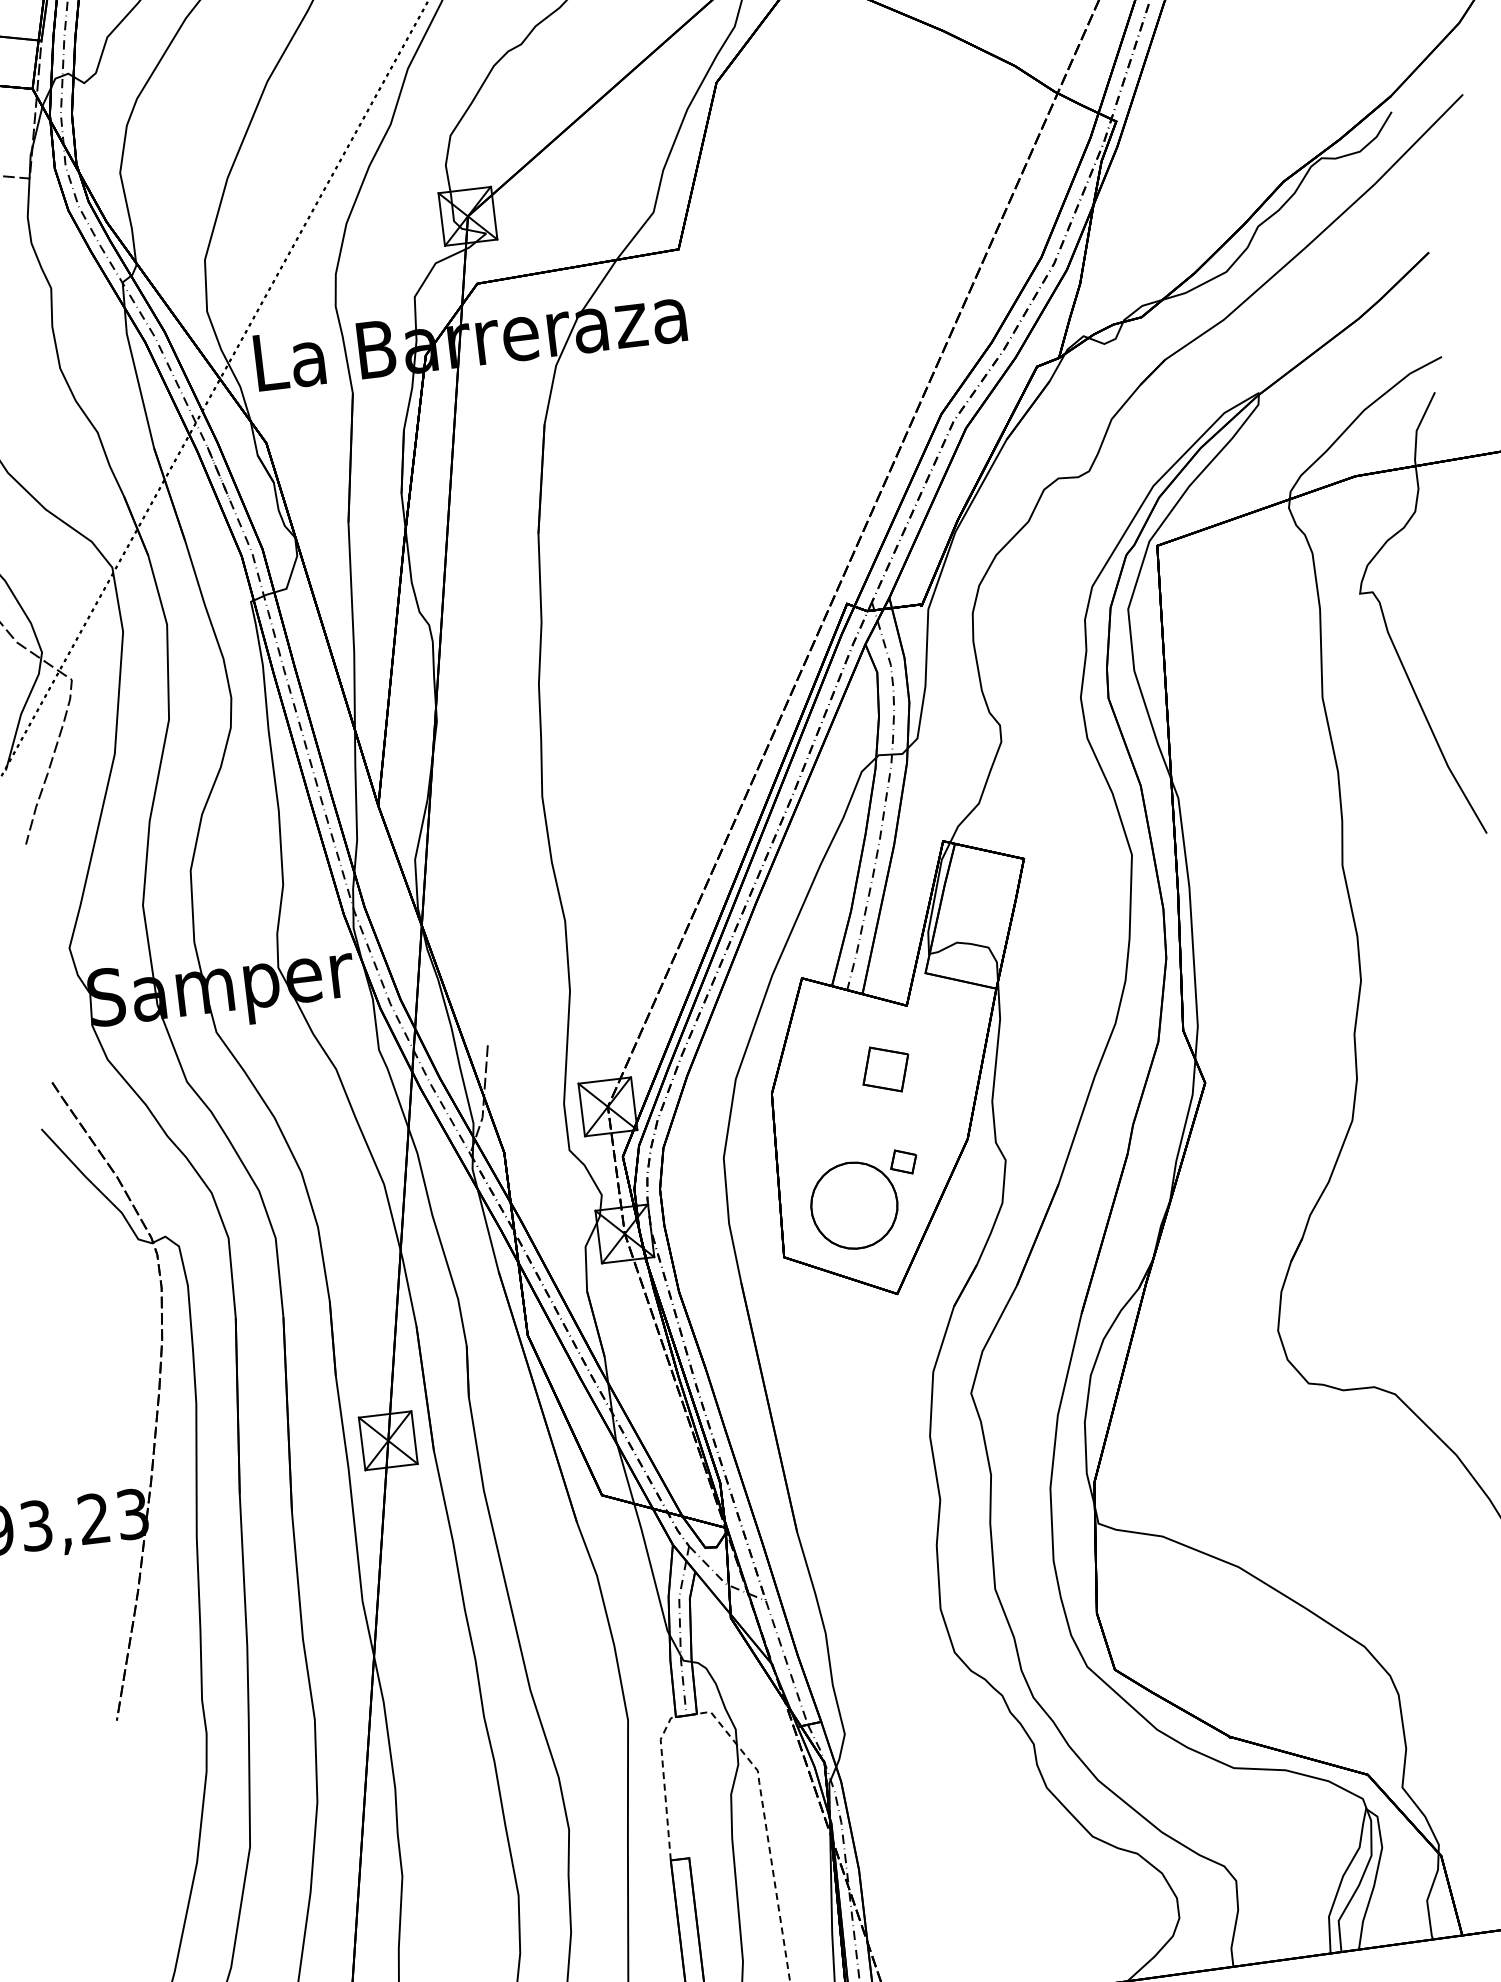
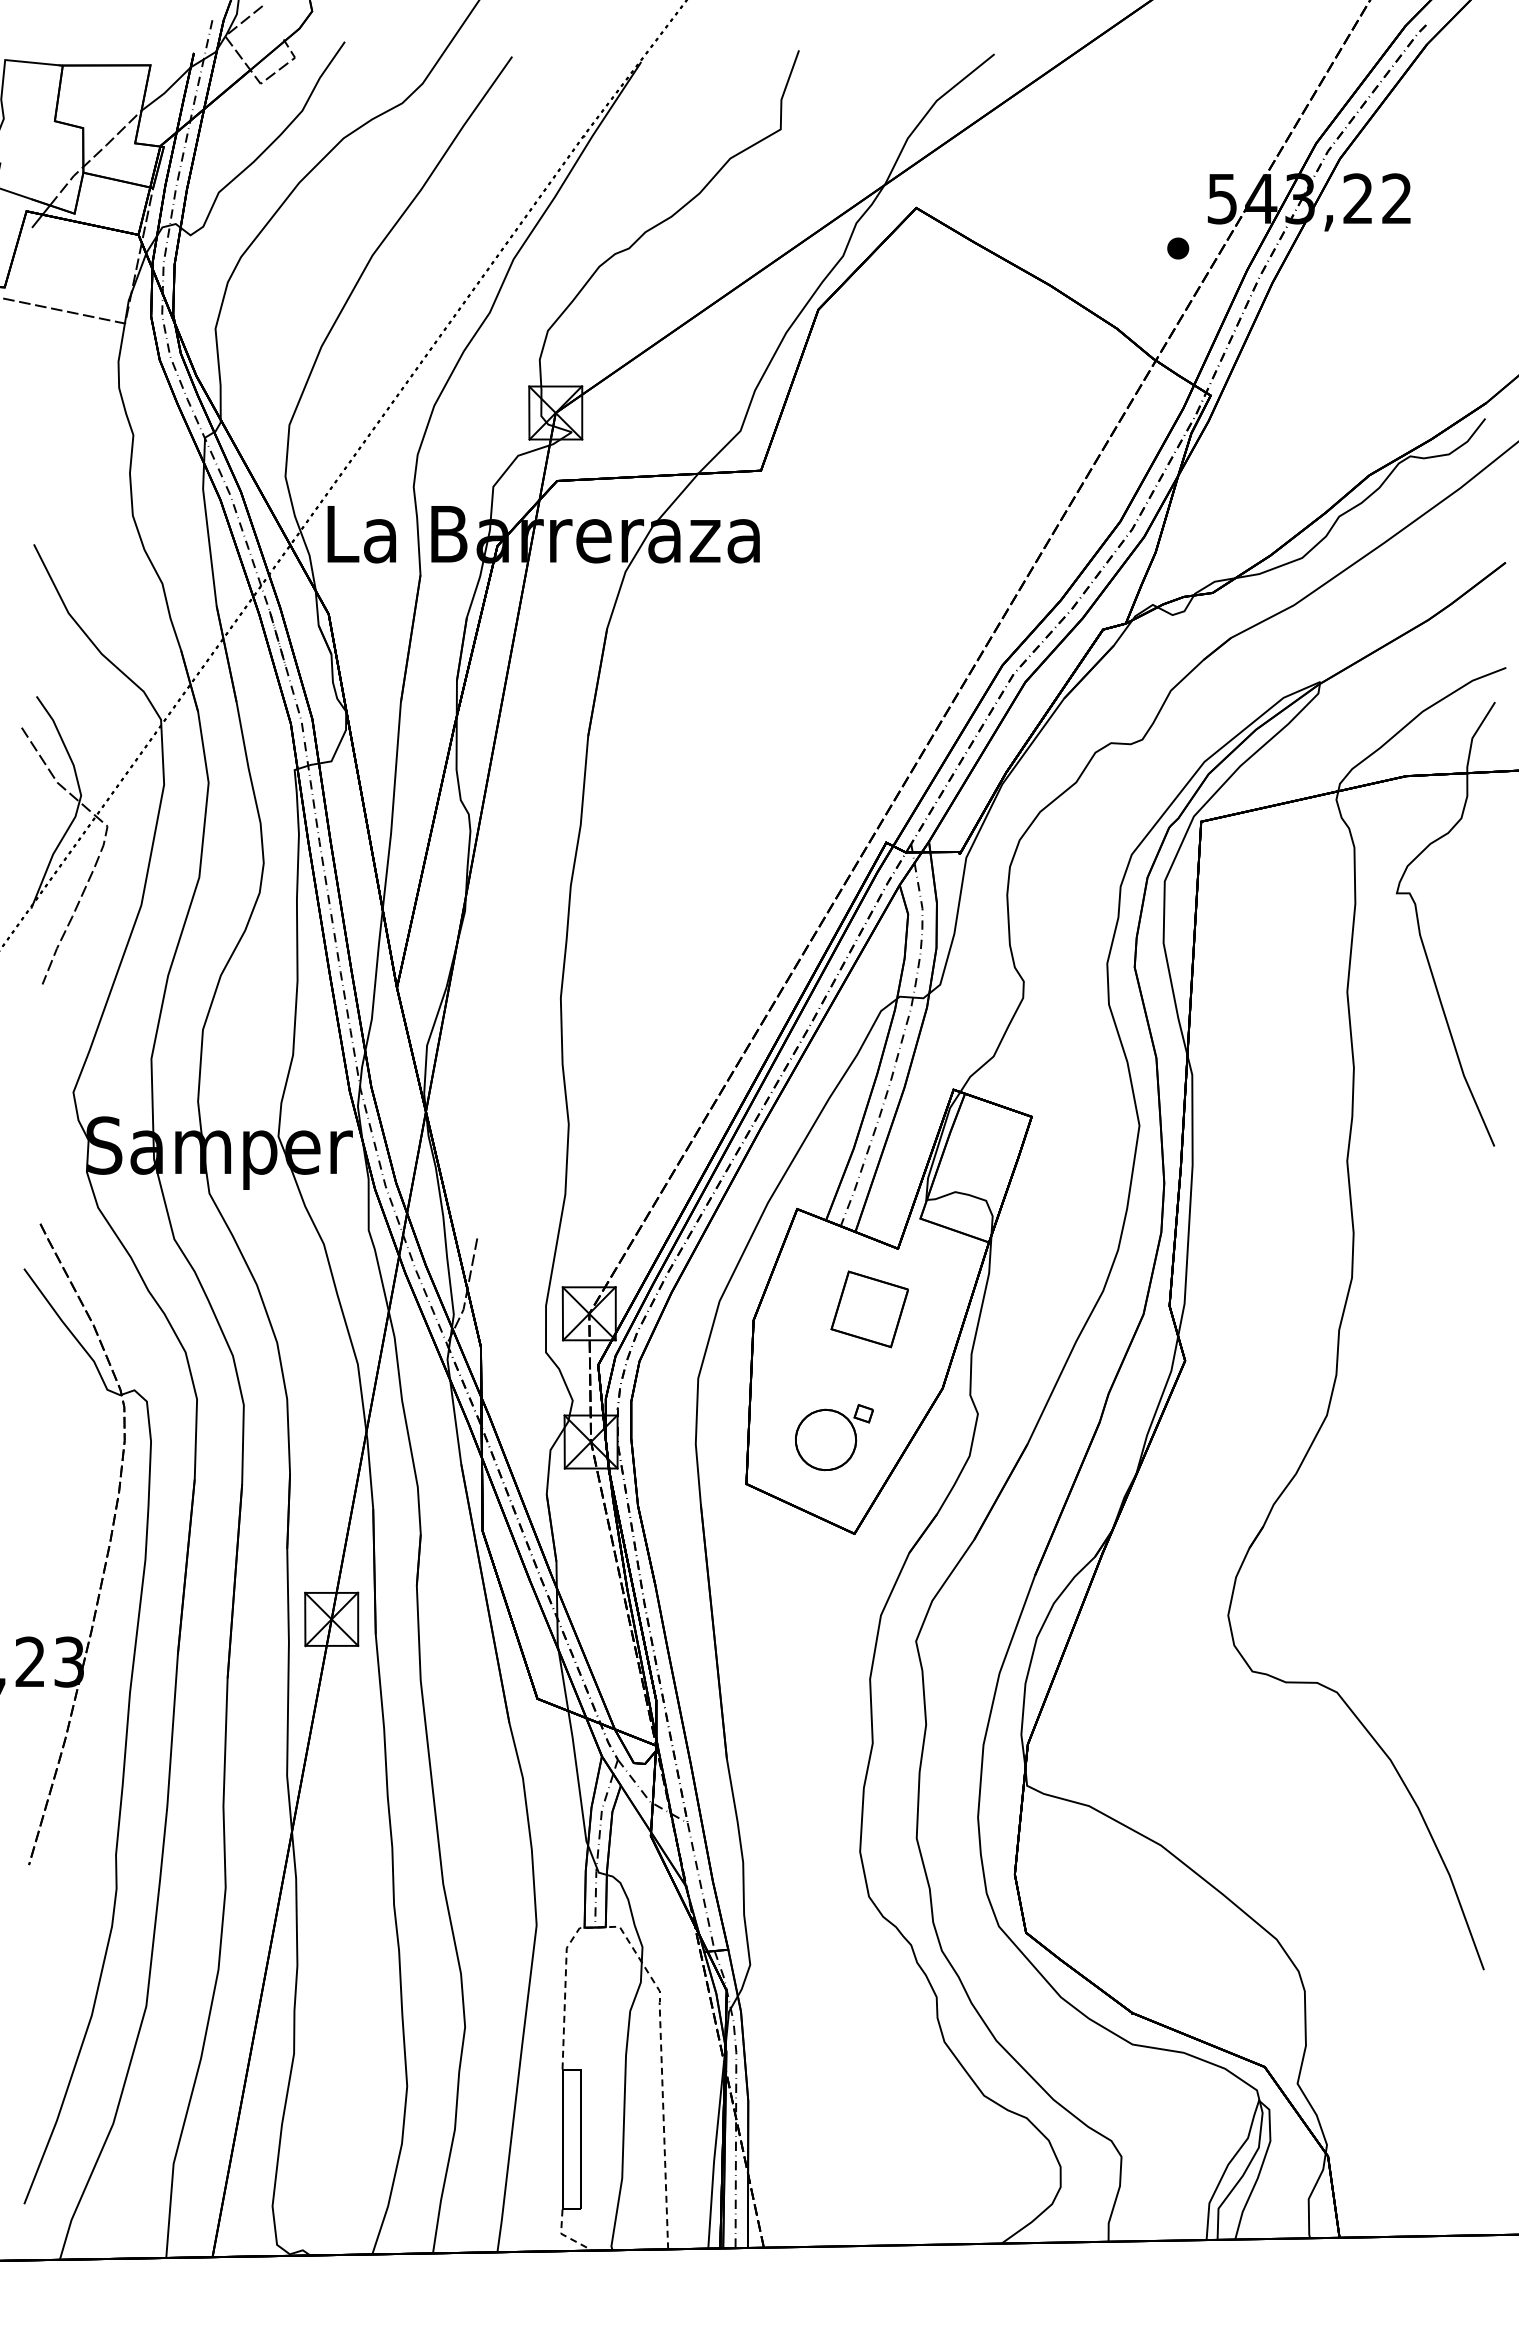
part: (885, 1069) -> (869, 1309), size x1.6
part: (866, 1200) -> (834, 1437), size x0.7

